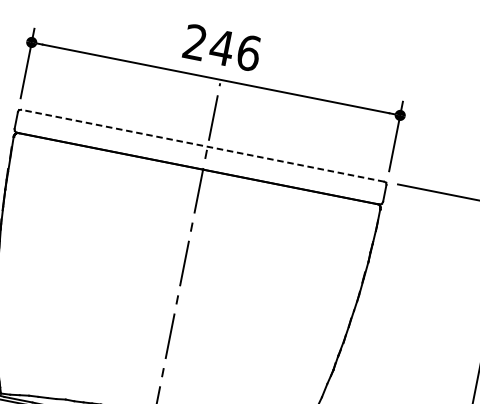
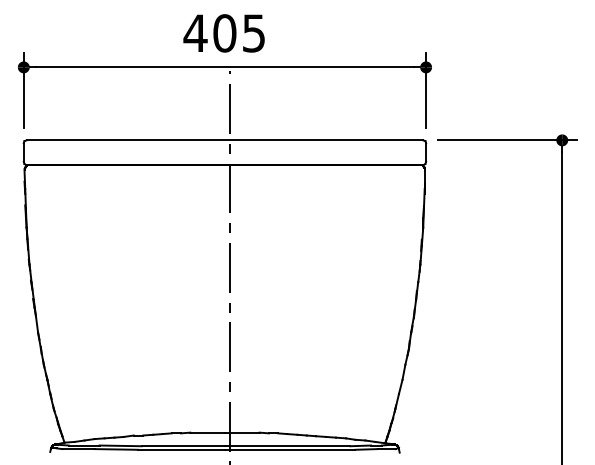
text: (221, 47) -> (224, 33), 246 -> 405
line: (202, 145) -> (224, 140), dashed -> solid

